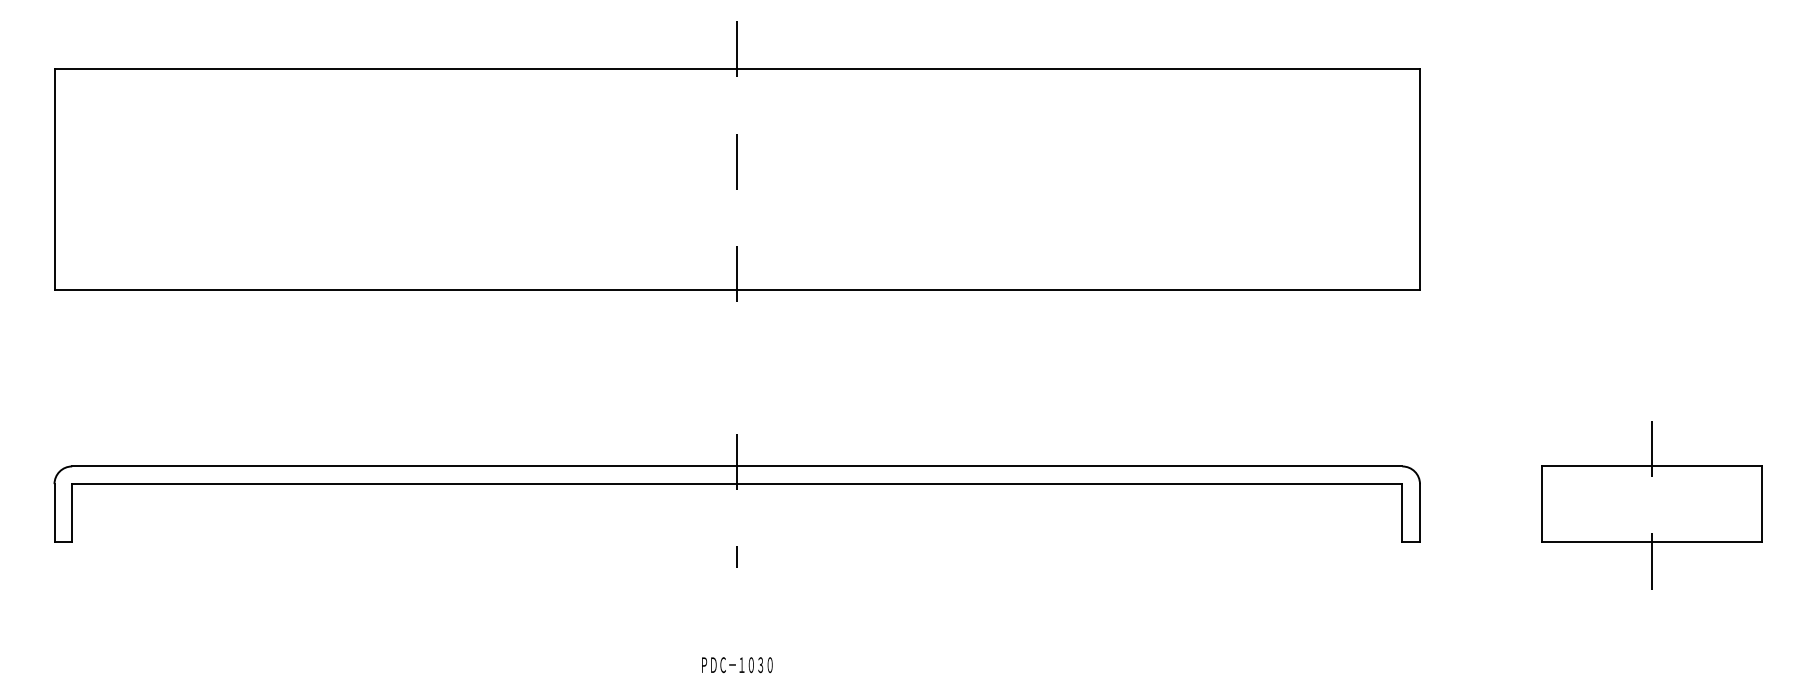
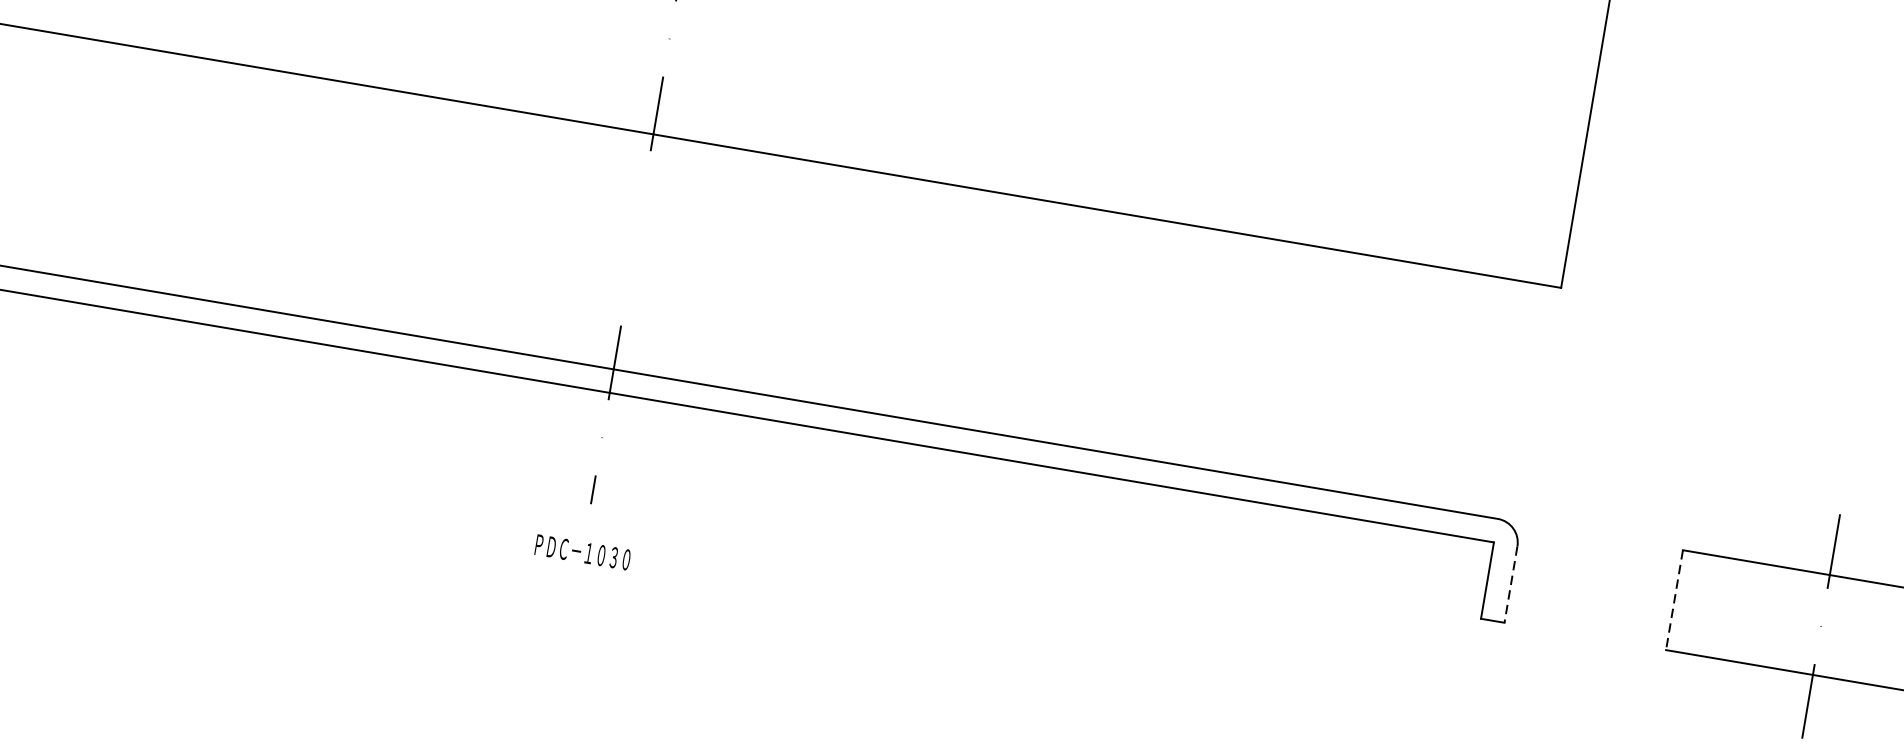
line: (1541, 504) -> (1674, 600), solid -> dashed
line: (1420, 512) -> (1511, 584), solid -> dashed
text: (737, 665) -> (583, 552), moved

